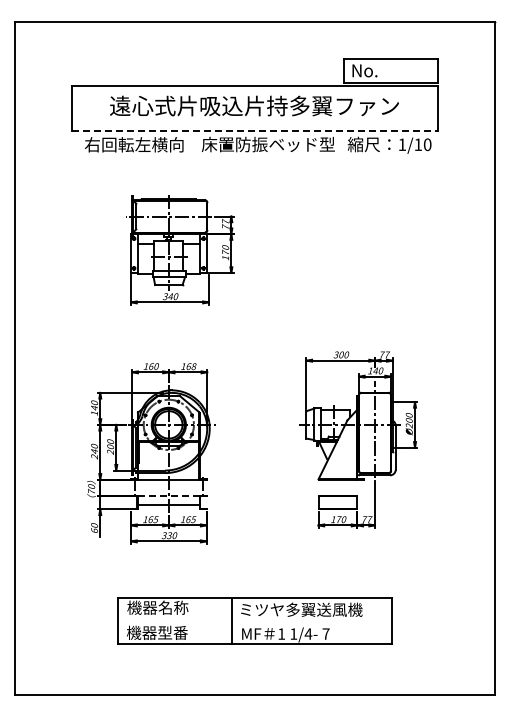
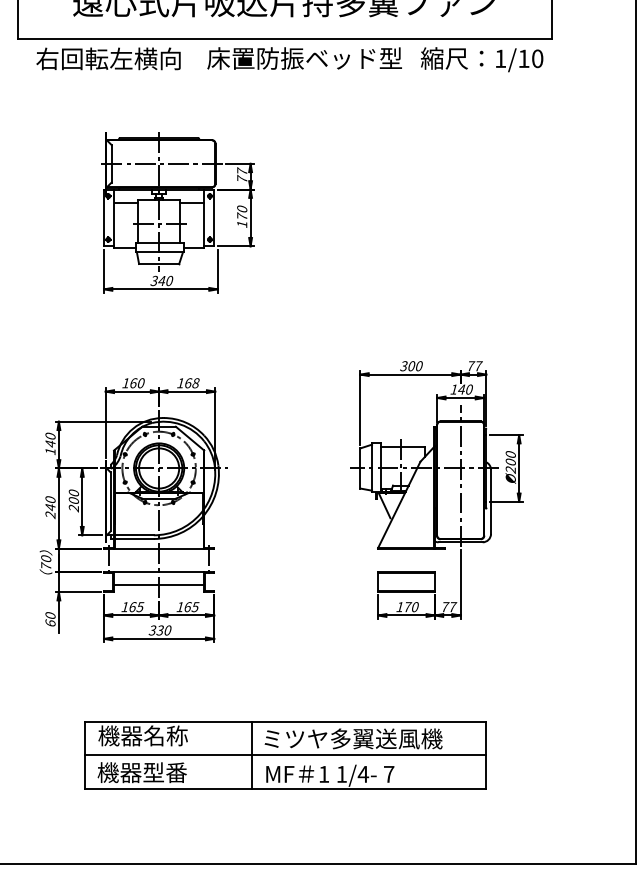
line: (255, 131) -> (285, 39), dashed -> solid
line: (168, 495) -> (158, 571), dashed -> solid
line: (254, 620) -> (284, 754), added

